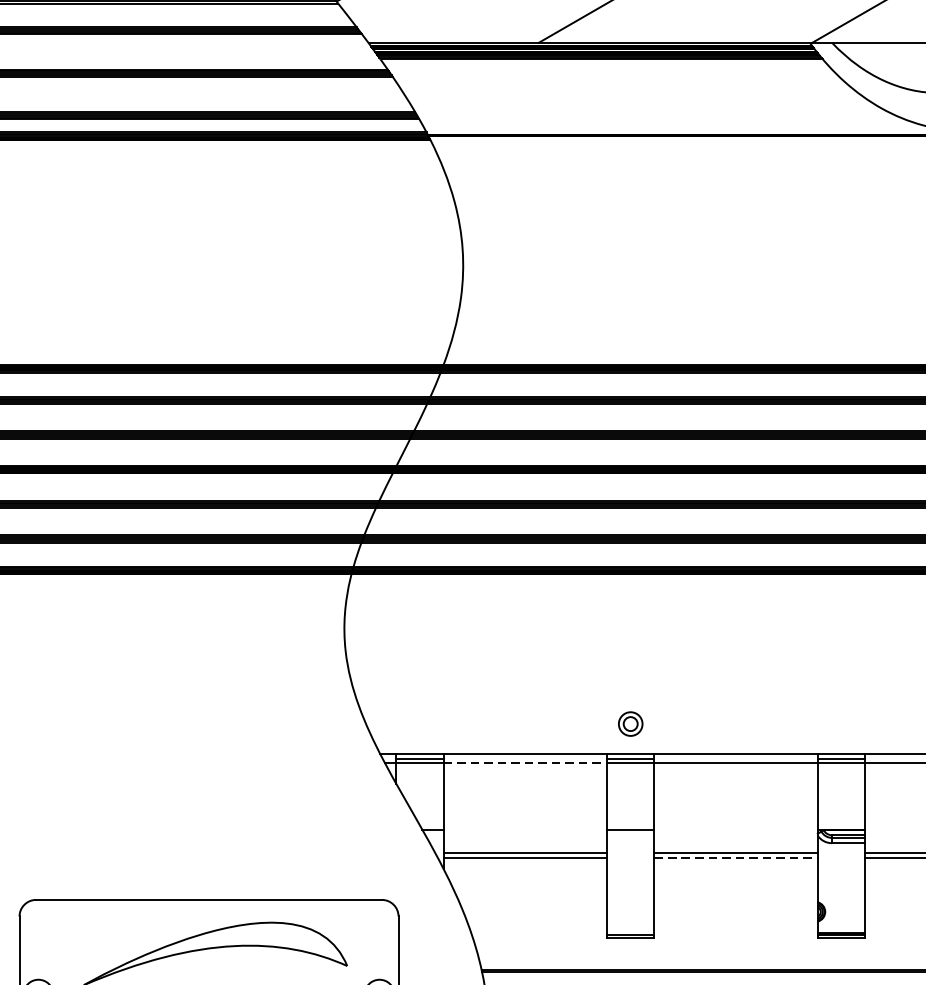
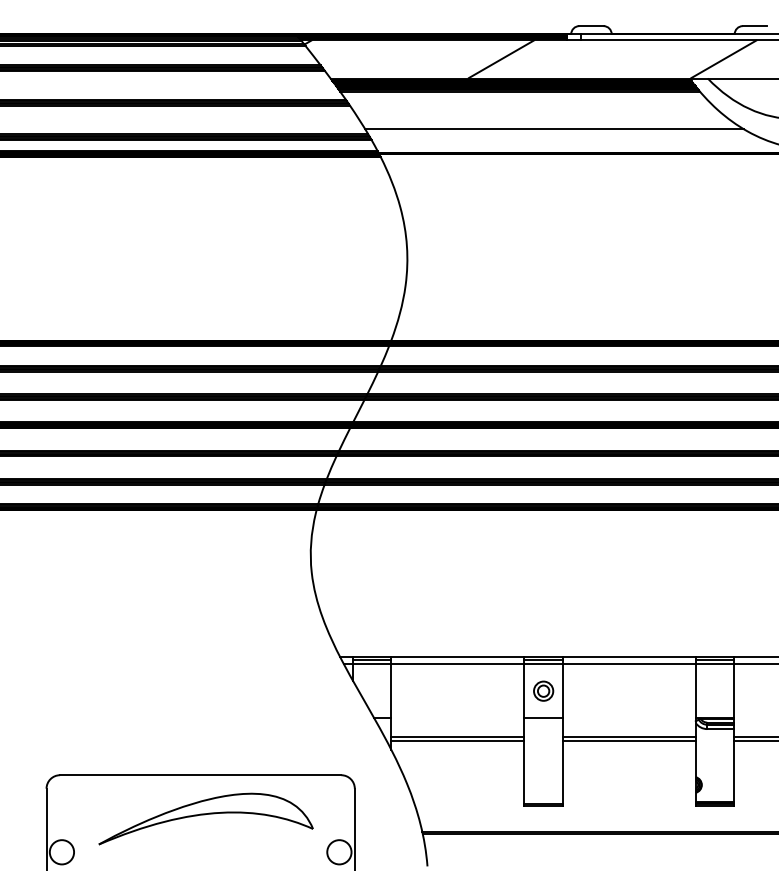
line: (644, 105) -> (554, 129), added
part: (630, 723) -> (543, 690), moved
line: (526, 763) -> (458, 664), dashed -> solid
line: (736, 858) -> (629, 741), dashed -> solid

